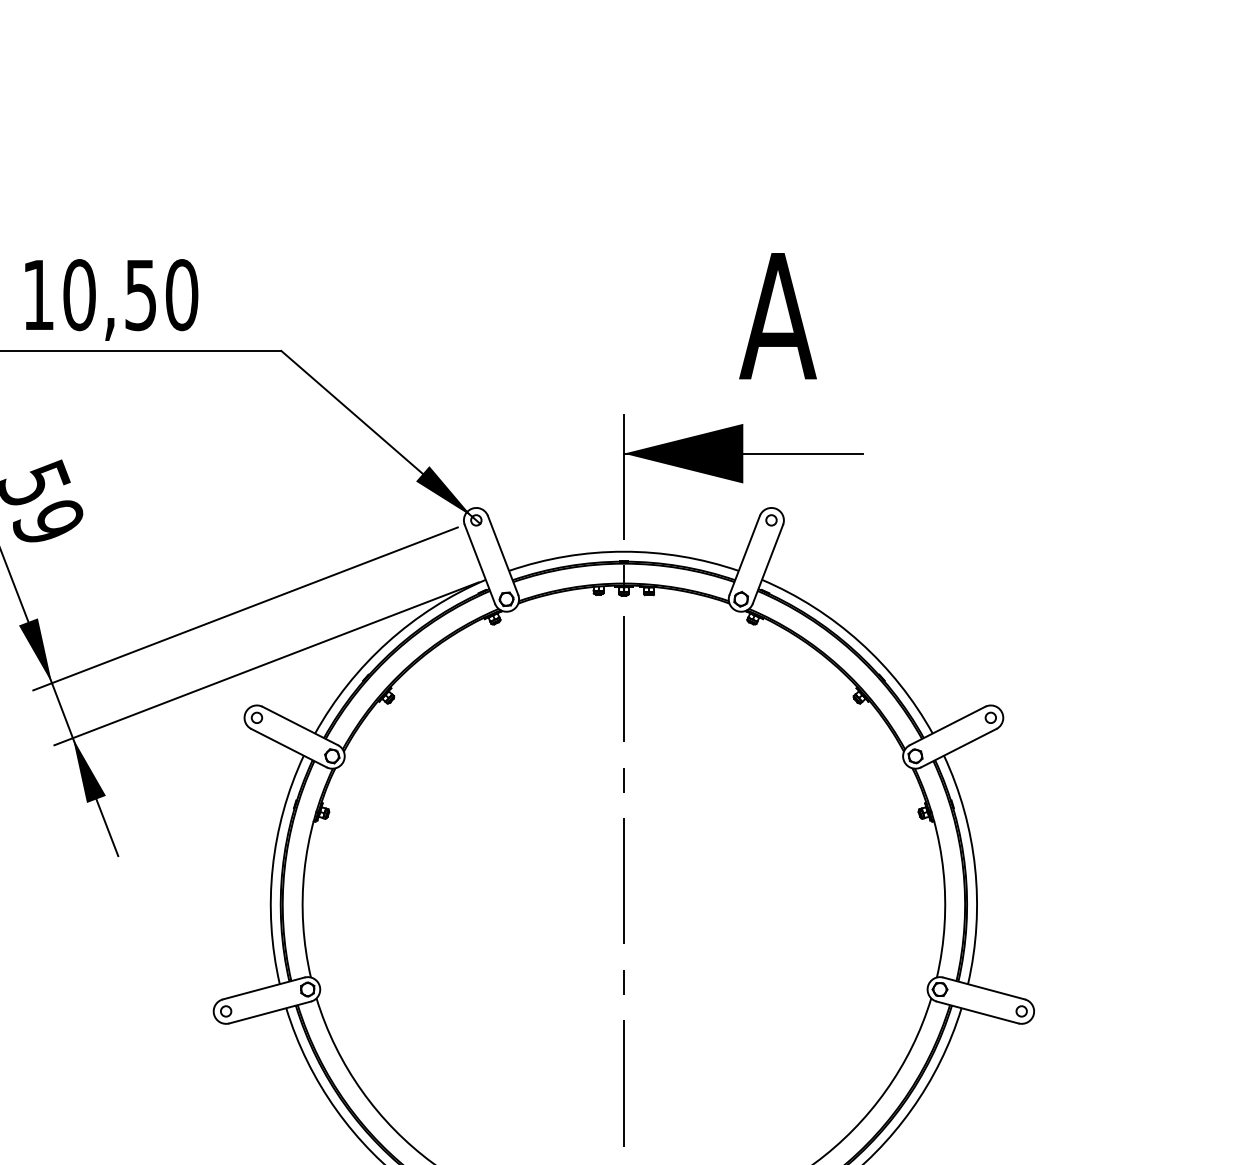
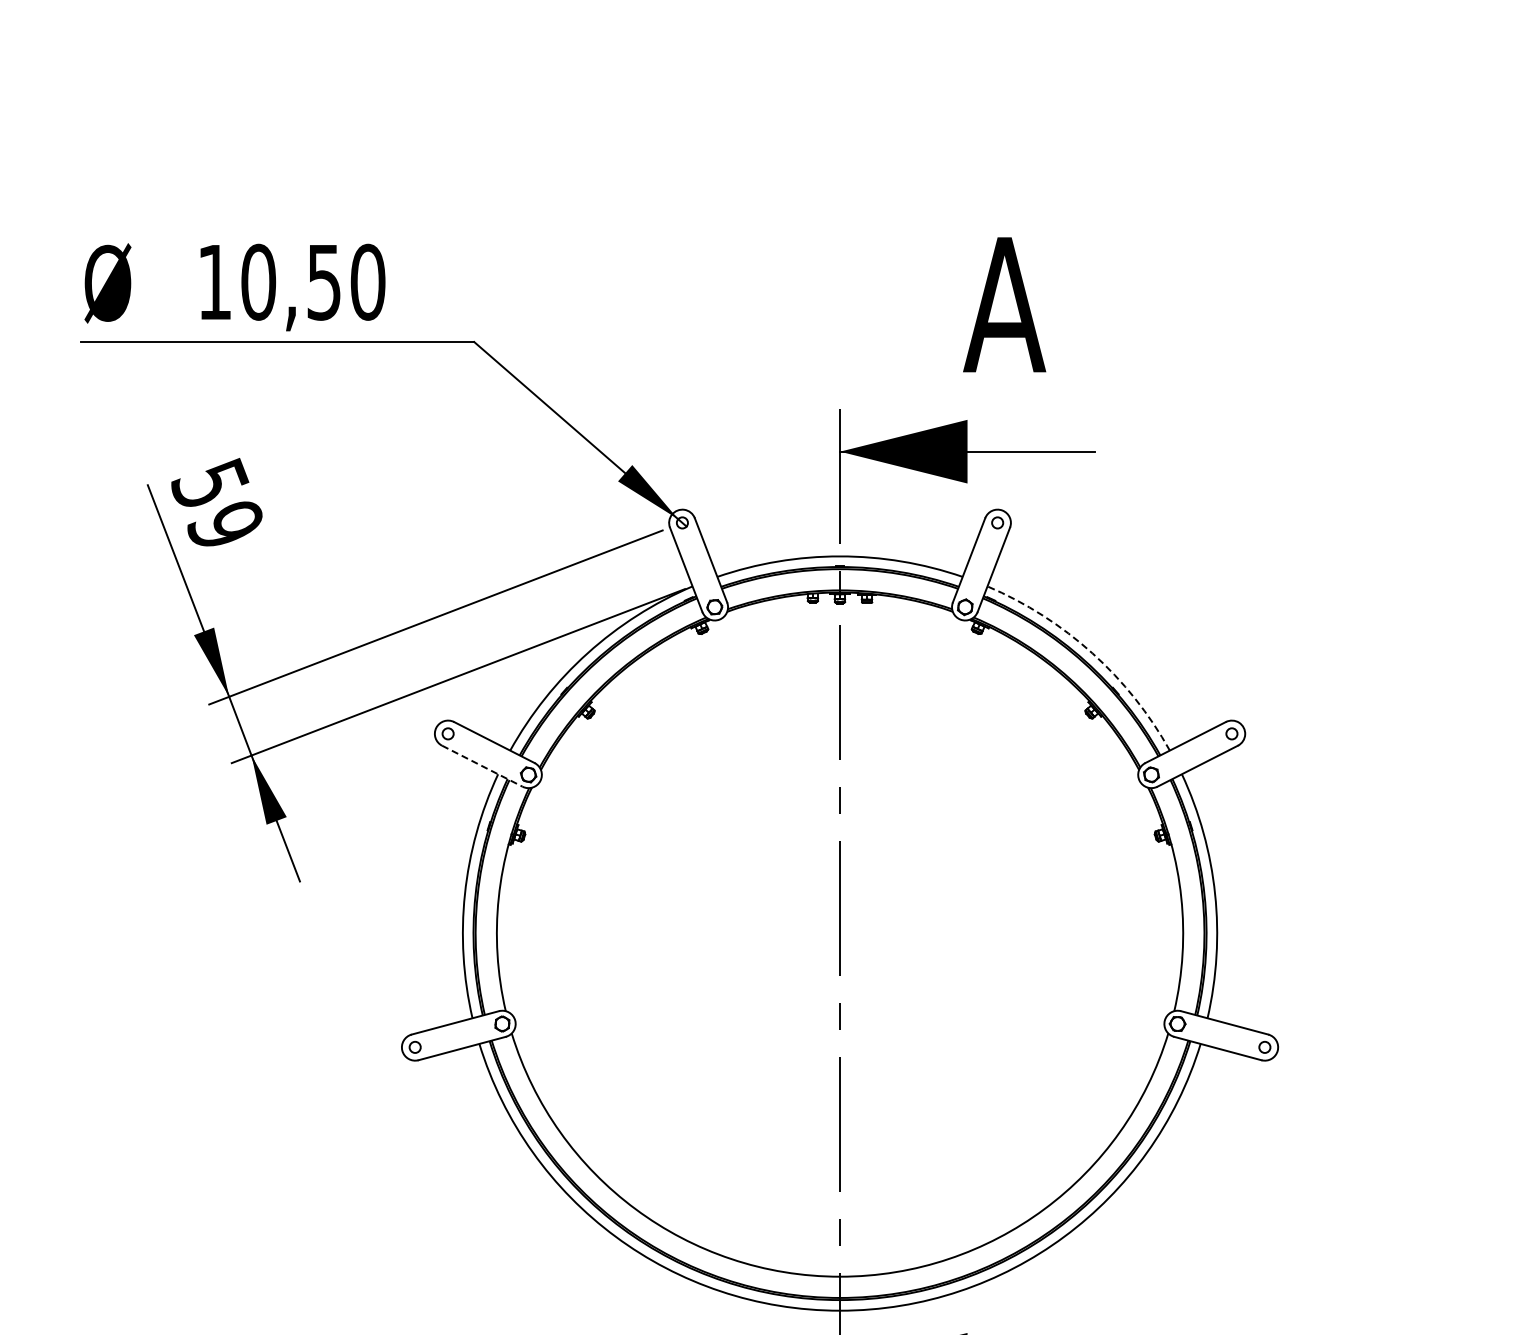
arc: (860, 642) -> (1092, 653), solid -> dashed
line: (289, 748) -> (482, 766), solid -> dashed

